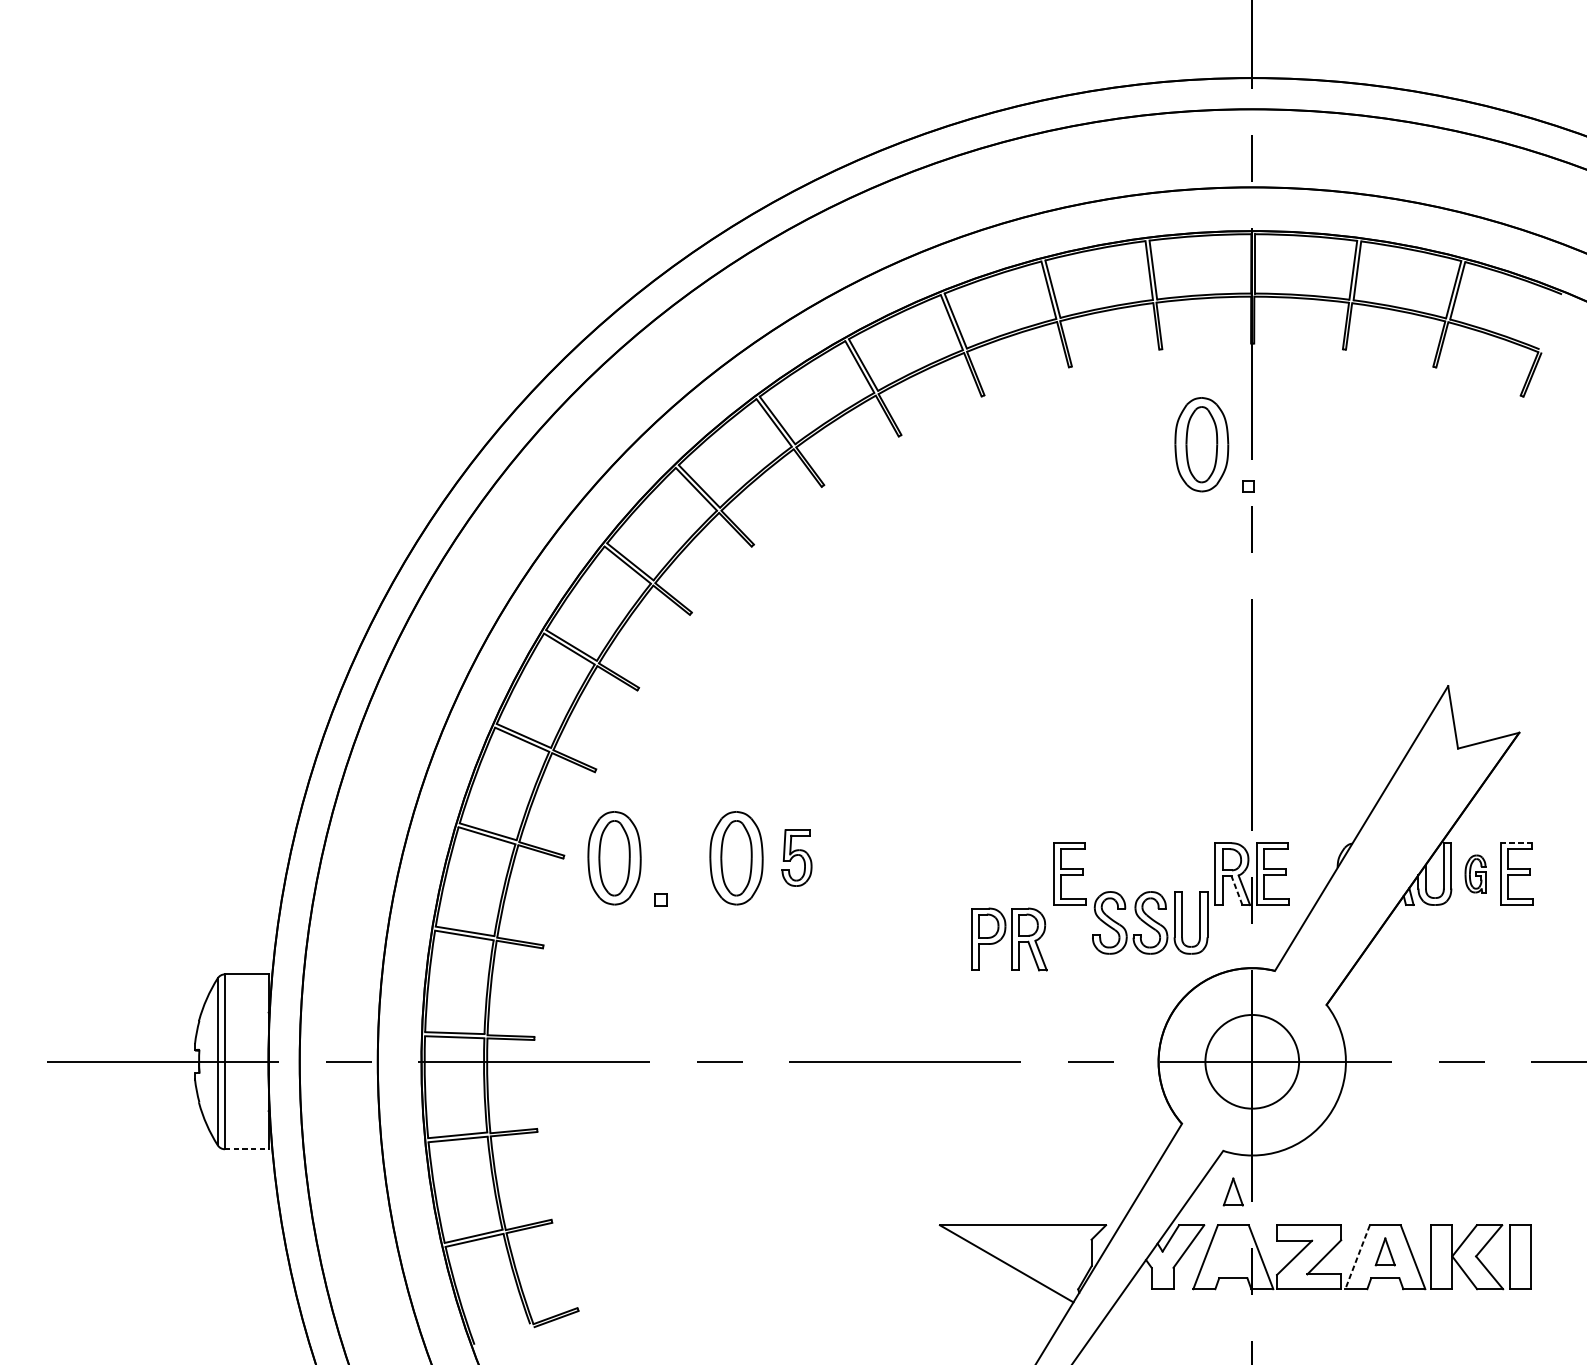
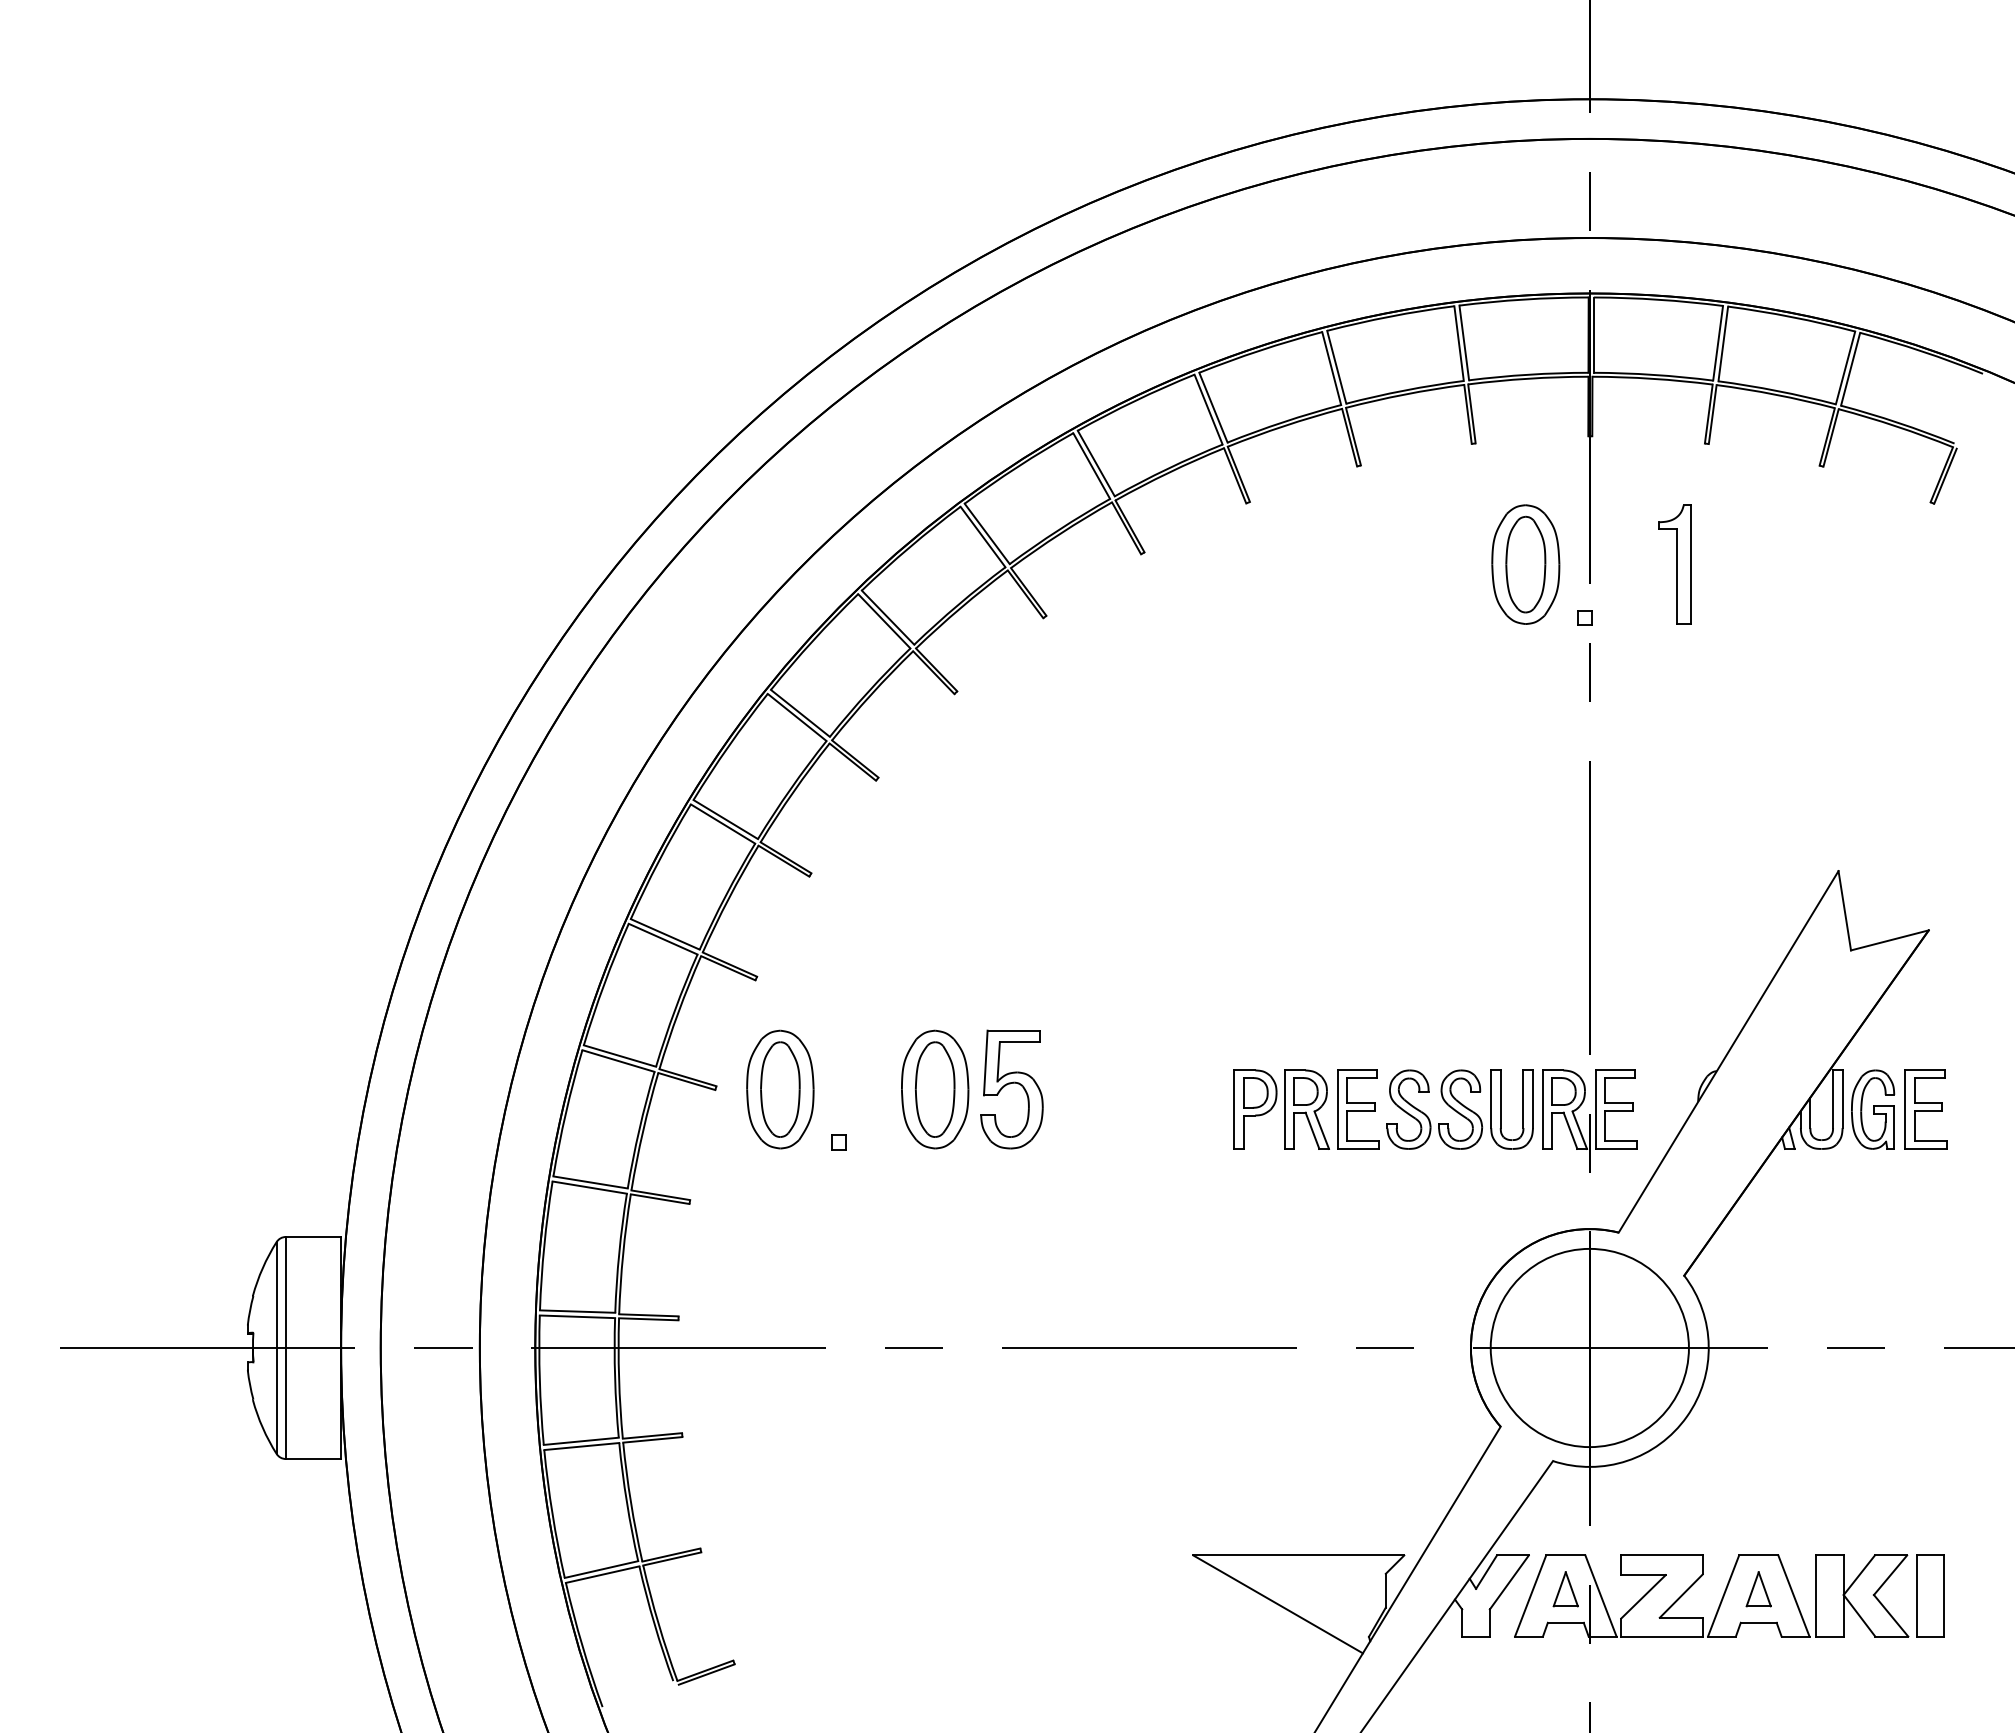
part: (1318, 444) -> (1674, 564), added
line: (1515, 843) -> (1924, 1070), dashed -> solid
part: (796, 858) -> (1011, 1089), size x1.67
part: (1475, 873) -> (1873, 1109), size x1.67
line: (1237, 890) -> (1570, 1130), dashed -> solid
part: (1149, 922) -> (1459, 1109), moved
part: (1009, 939) -> (1281, 1109), moved
circle: (1251, 1061) -> (1589, 1347), size x1.67
line: (246, 1149) -> (313, 1459), dashed -> solid
part: (1233, 1192) -> (1565, 1589), moved
line: (1357, 1257) -> (1723, 1596), dashed -> solid

